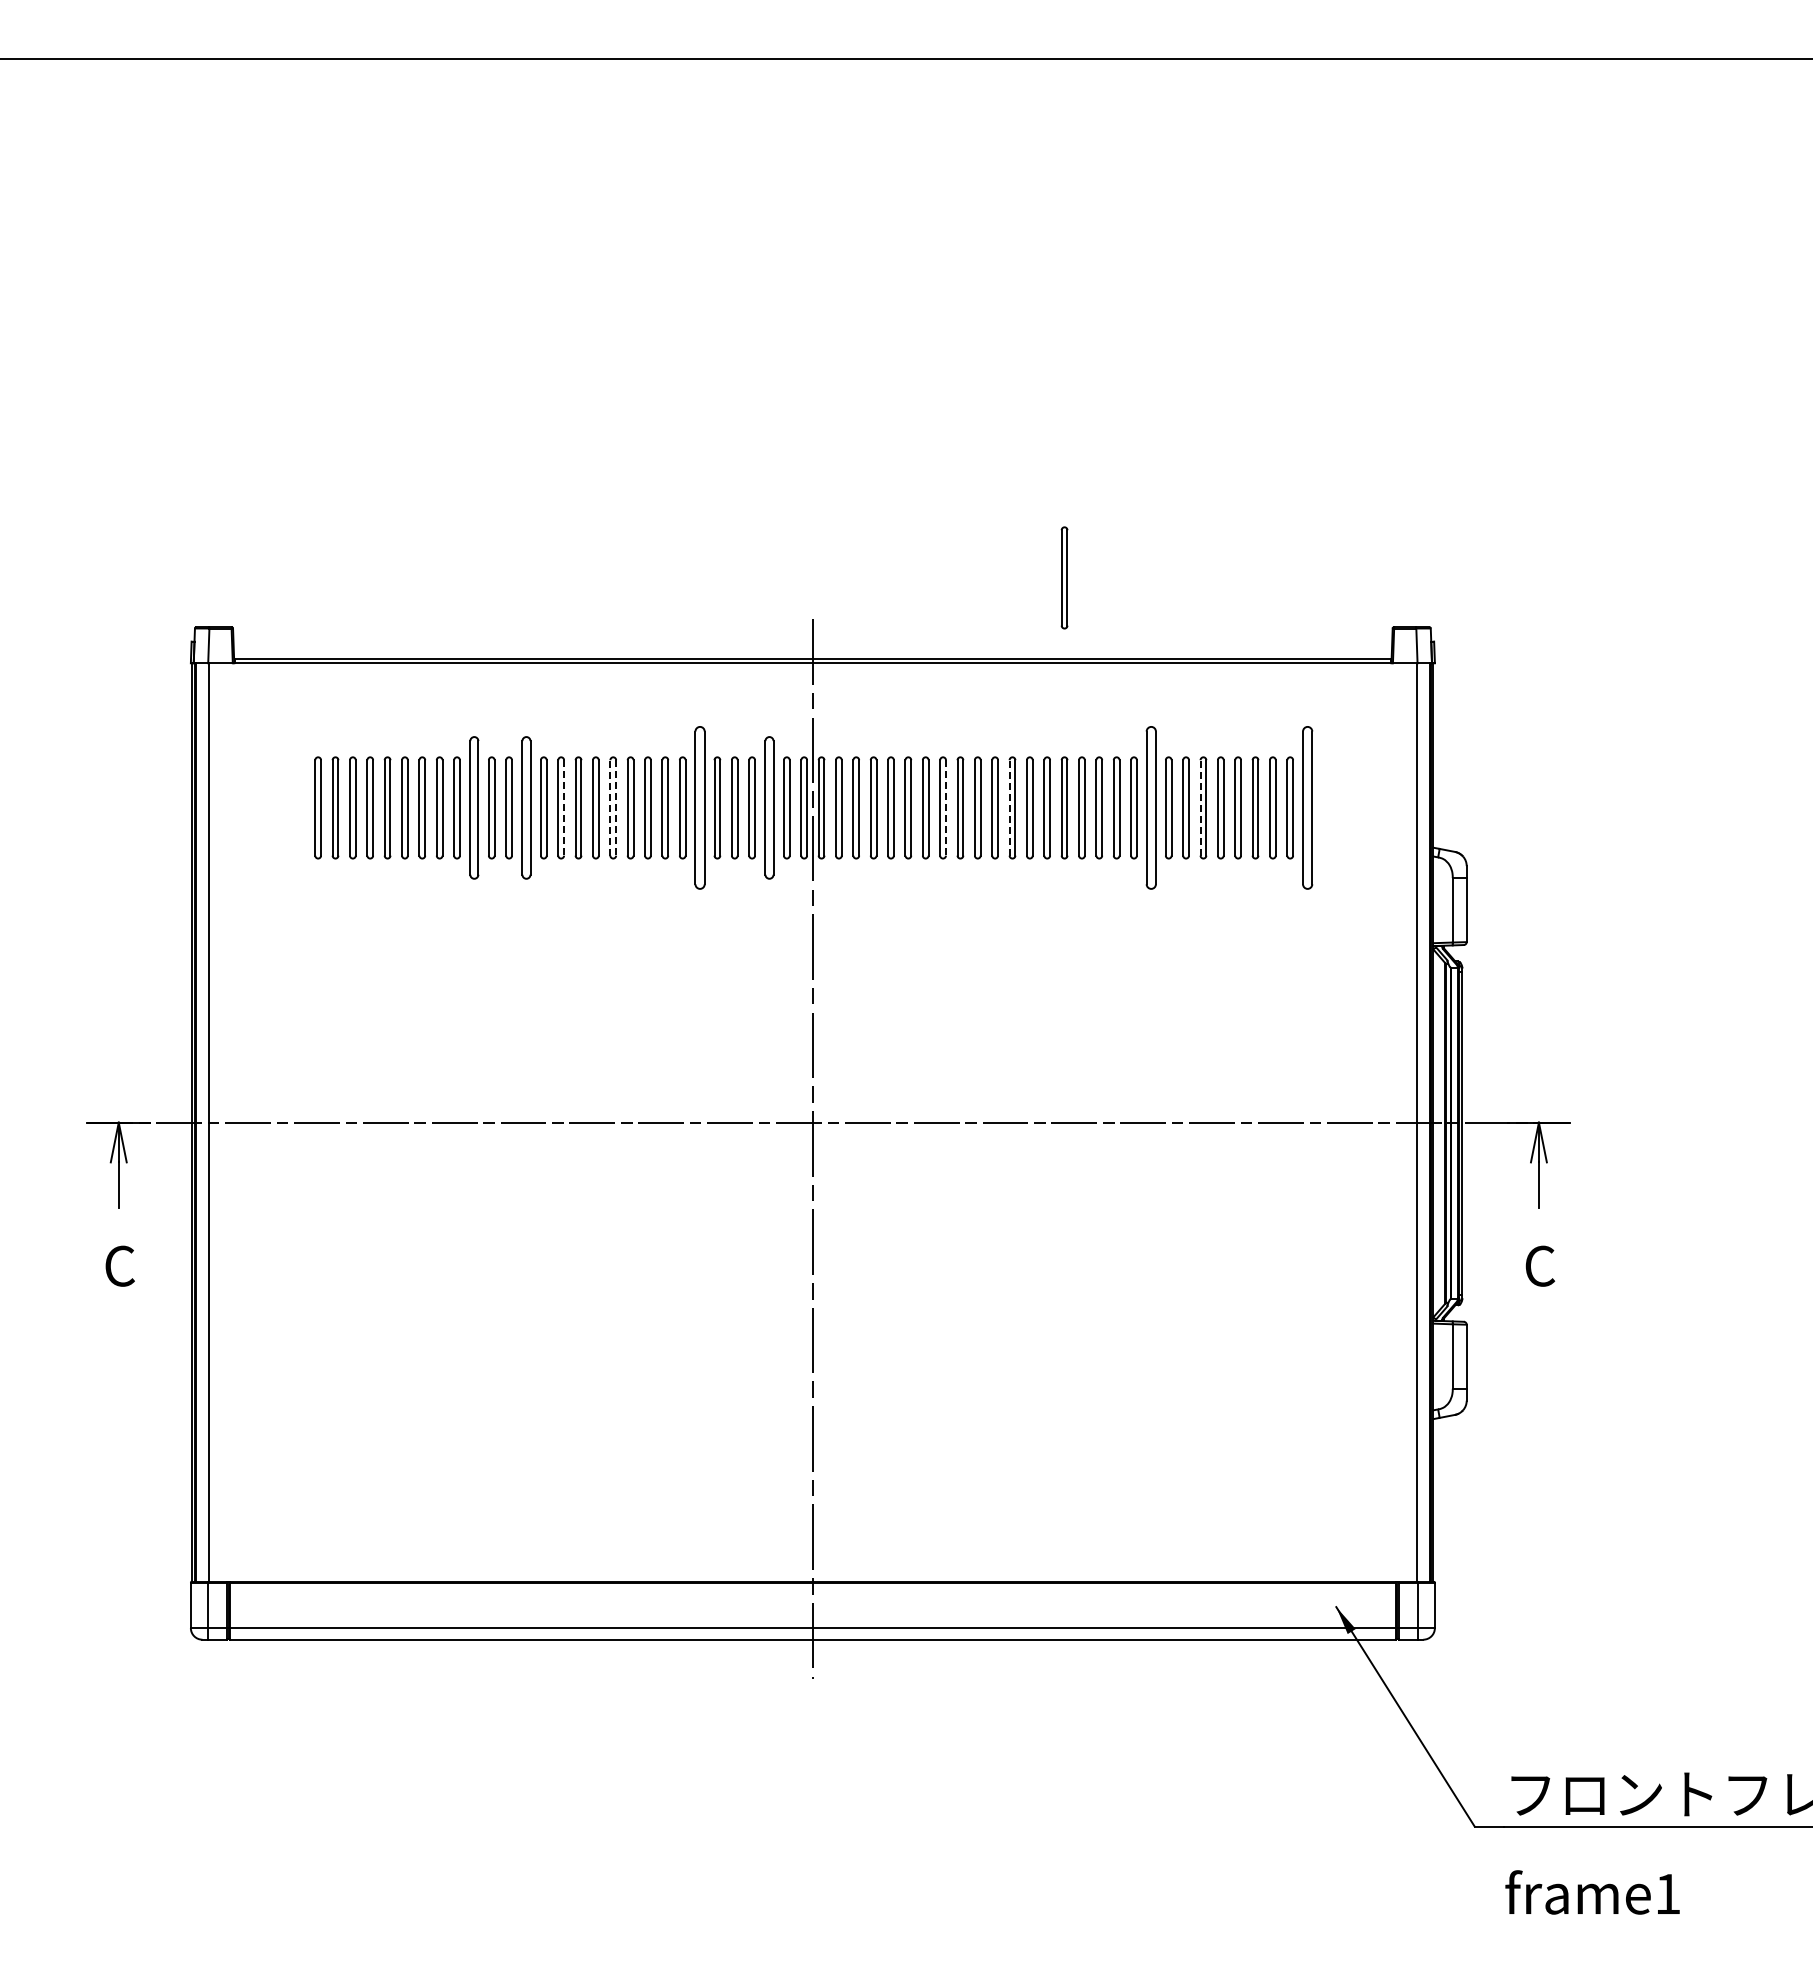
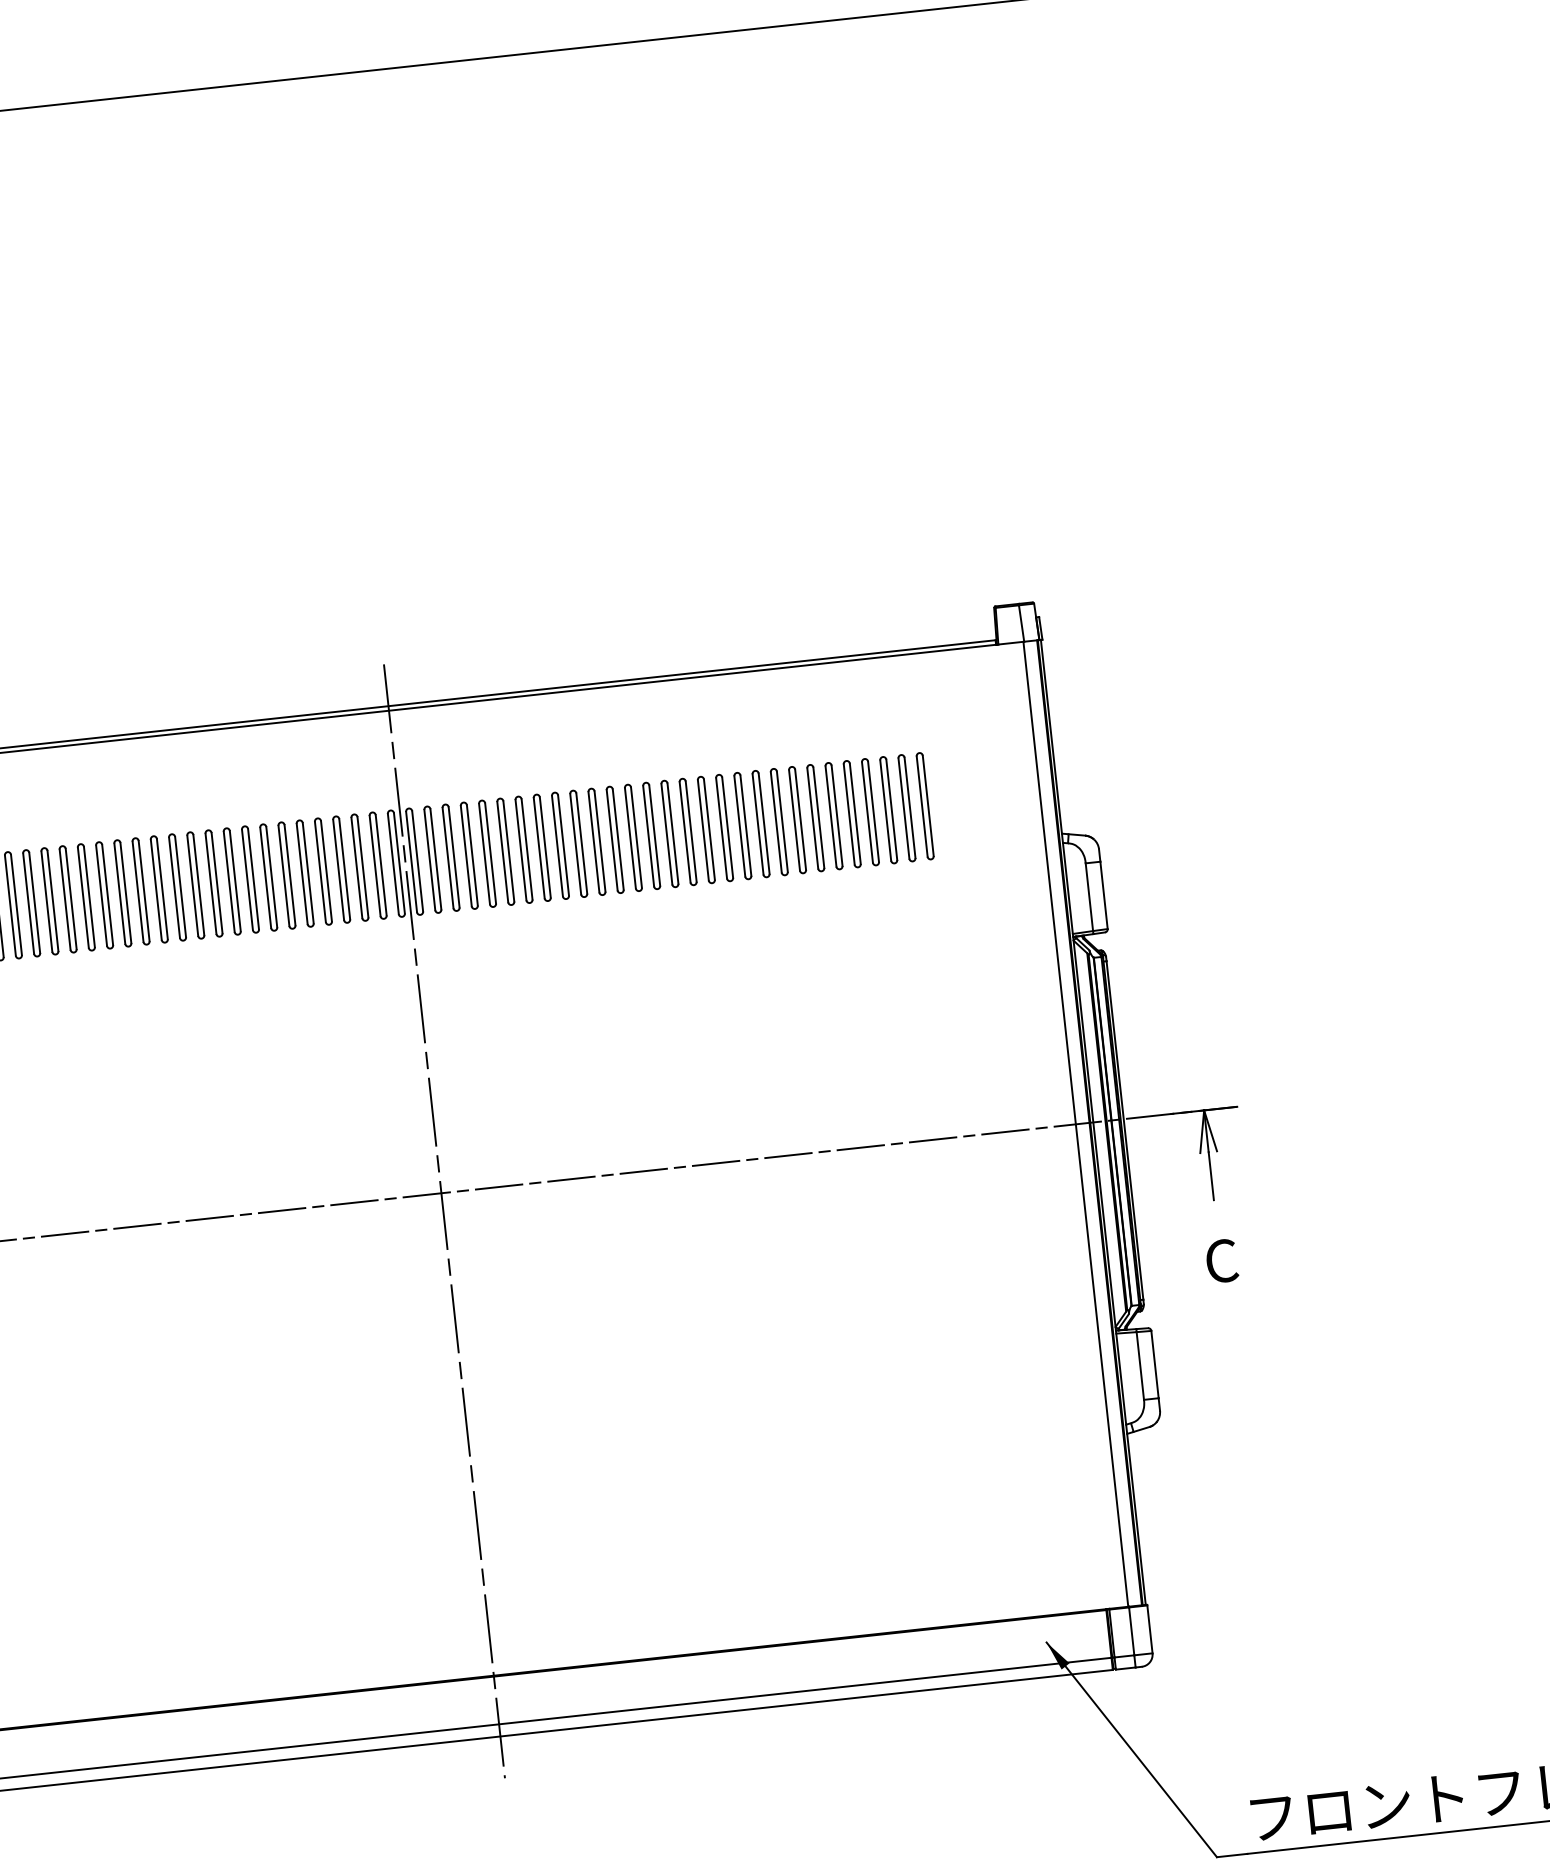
part: (1064, 577) -> (643, 591), removed
part: (474, 807) -> (49, 900), size x0.71
part: (526, 807) -> (104, 894), size x0.71
line: (564, 807) -> (144, 890), dashed -> solid
line: (610, 807) -> (192, 885), dashed -> solid
line: (616, 807) -> (199, 884), dashed -> solid
part: (699, 807) -> (286, 875), size x0.62
part: (769, 807) -> (359, 867), size x0.71
line: (945, 807) -> (544, 847), dashed -> solid
line: (1009, 807) -> (612, 839), dashed -> solid
part: (1151, 807) -> (761, 823), size x0.62
line: (1200, 807) -> (812, 818), dashed -> solid
part: (1307, 807) -> (925, 805), size x0.62

